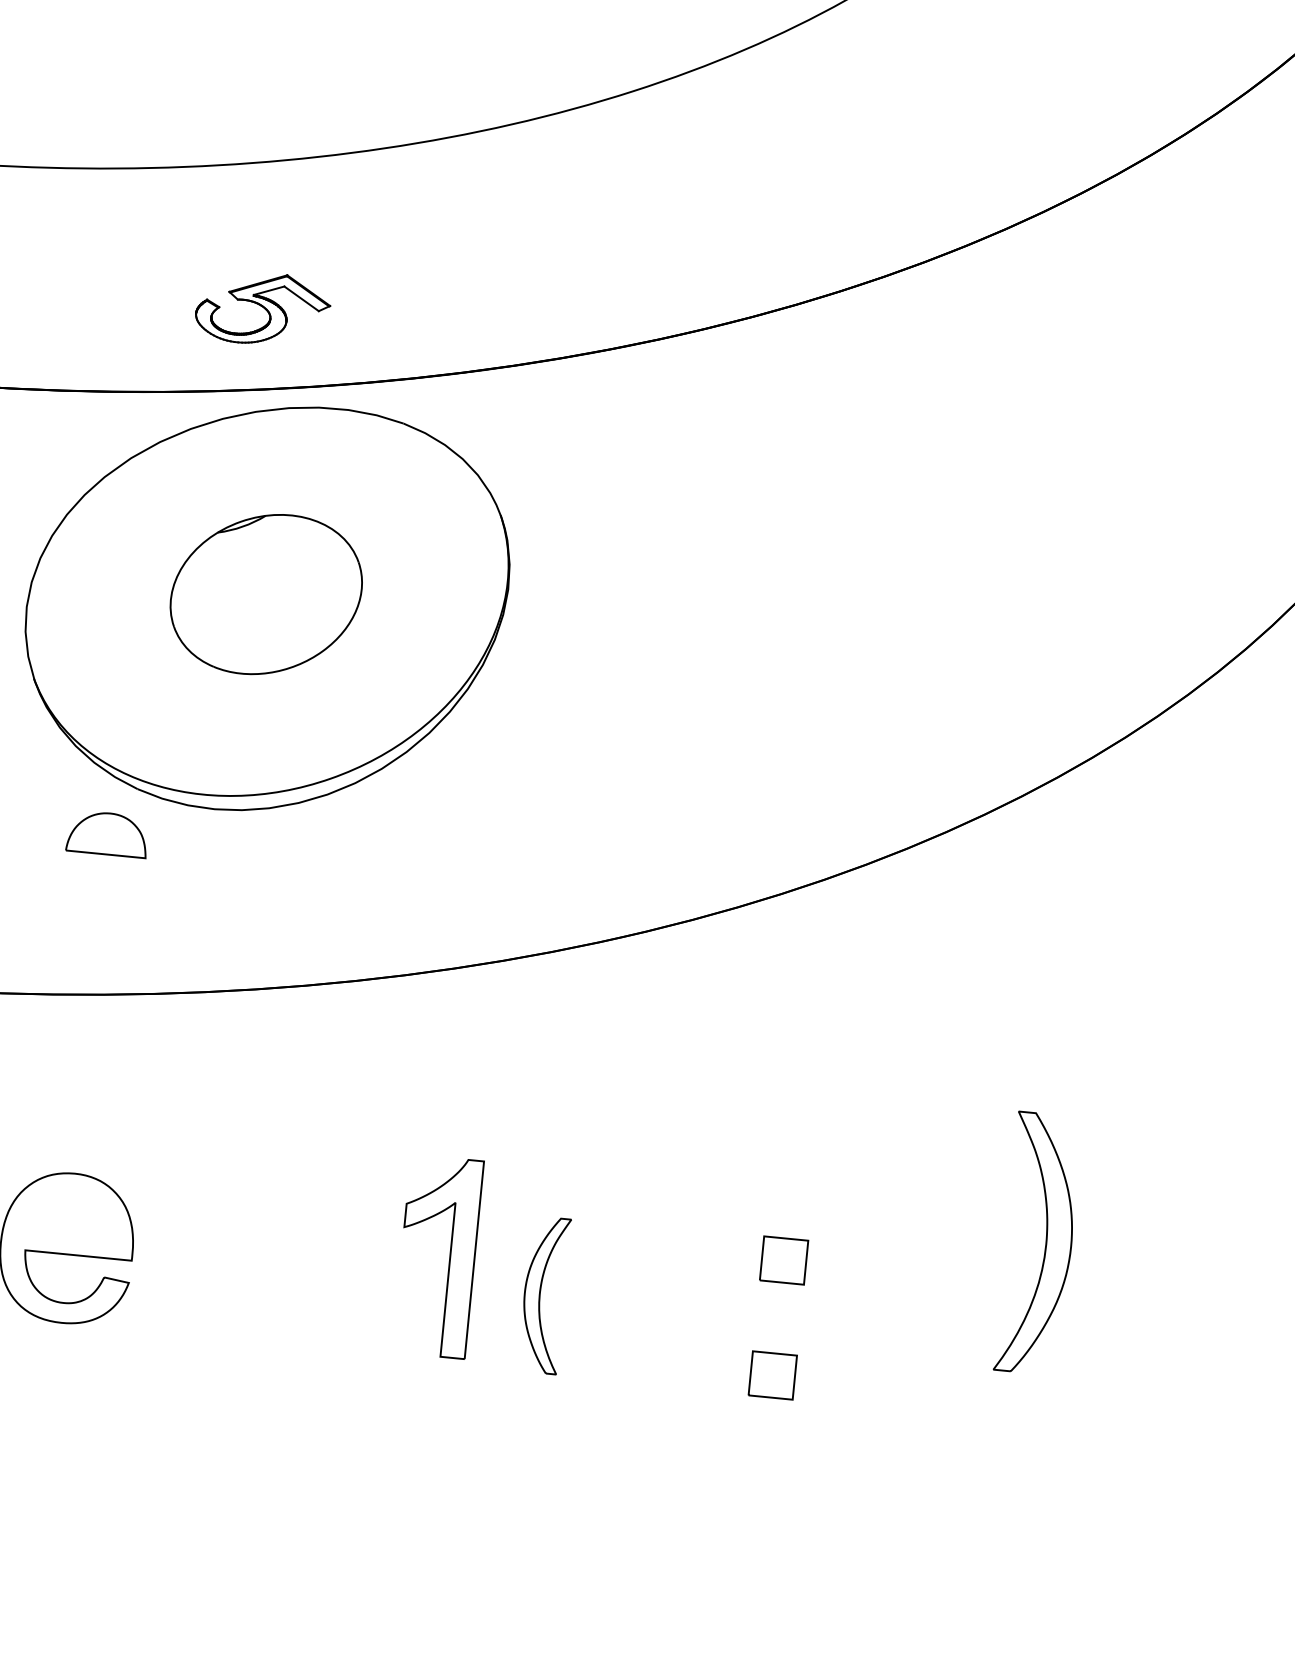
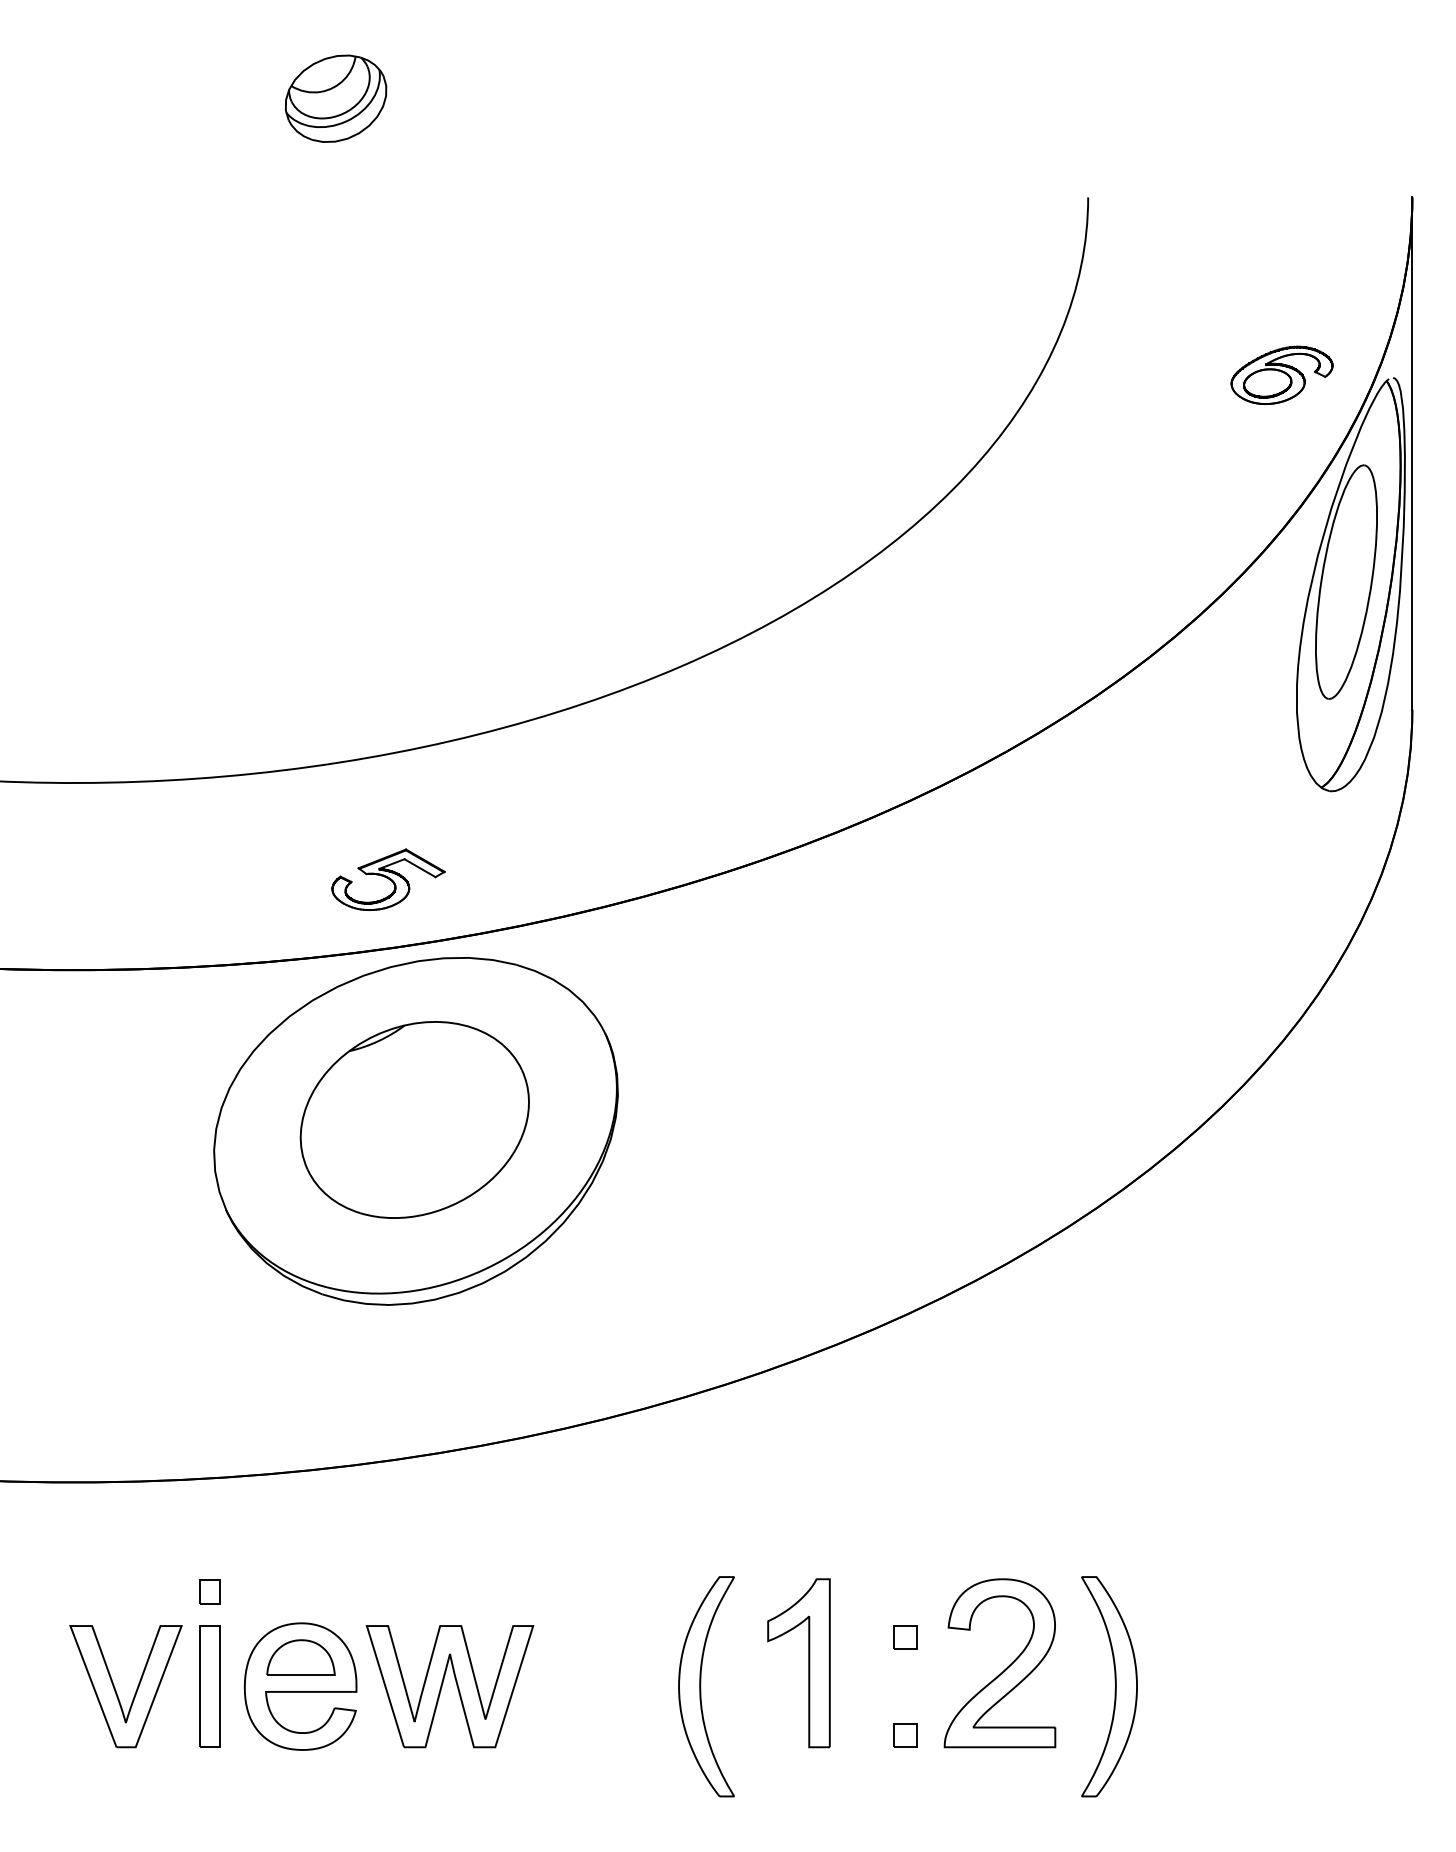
part: (266, 593) -> (414, 1119), size x1.43
part: (107, 833) -> (300, 1657), moved
part: (1038, 1243) -> (1109, 1686), moved
part: (449, 1258) -> (808, 1663), moved
part: (235, 1260) -> (443, 1683), added
part: (784, 1260) -> (905, 1637), size x0.62
part: (544, 1294) -> (706, 1686), size x1.67
part: (898, 1308) -> (1005, 1668), added
part: (772, 1375) -> (905, 1735), size x0.62

